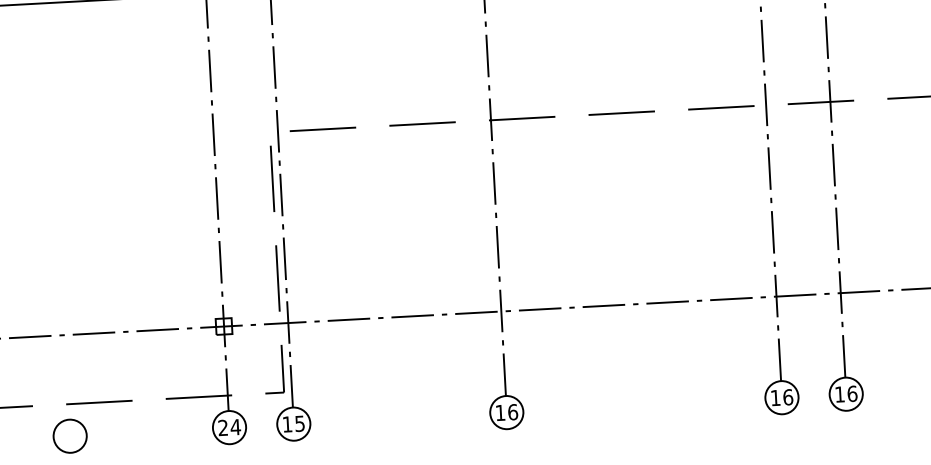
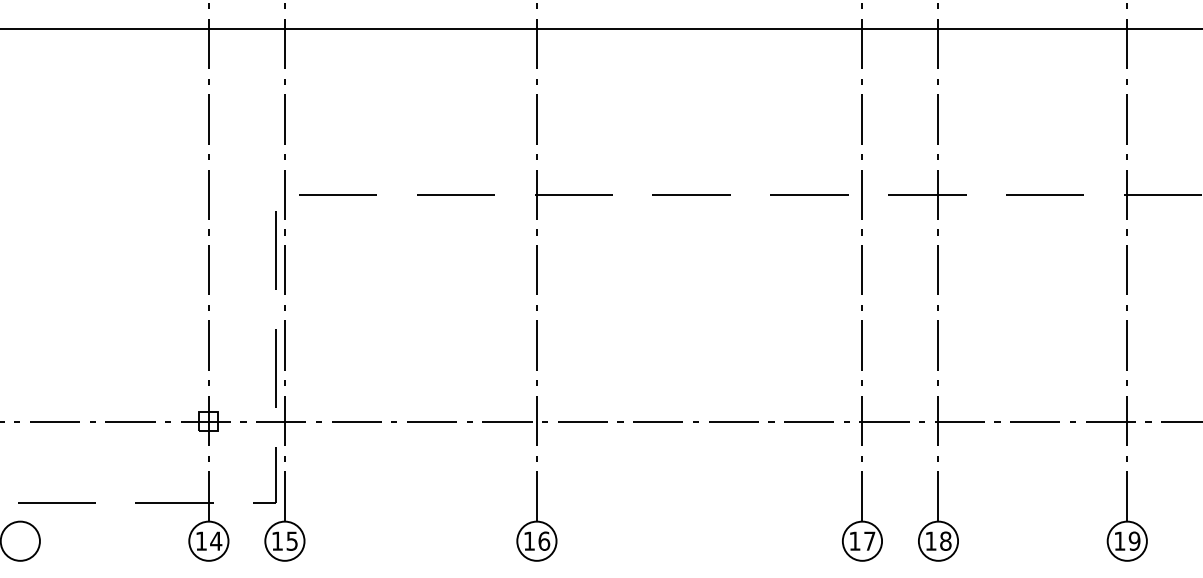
text: (852, 393) -> (945, 540), 16 -> 18
text: (787, 396) -> (869, 540), 16 -> 17
text: (222, 427) -> (200, 540), 24 -> 14

